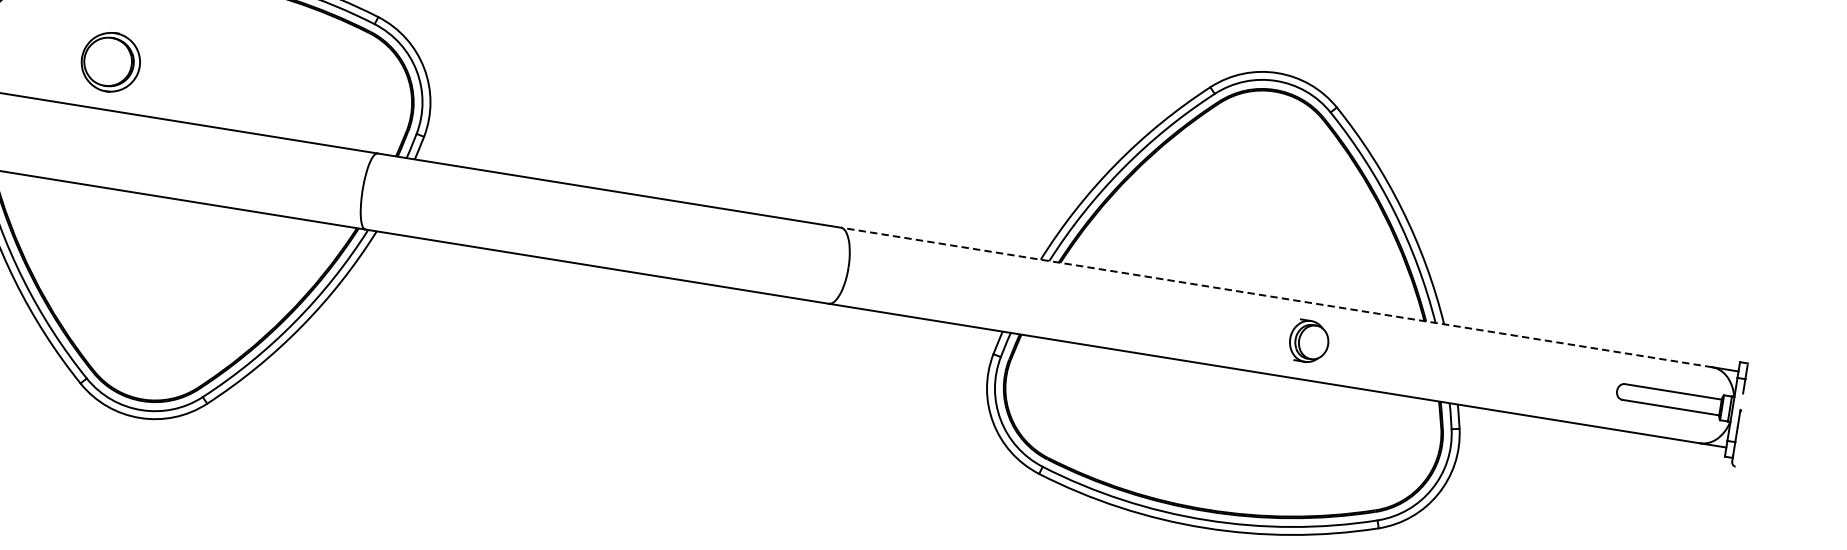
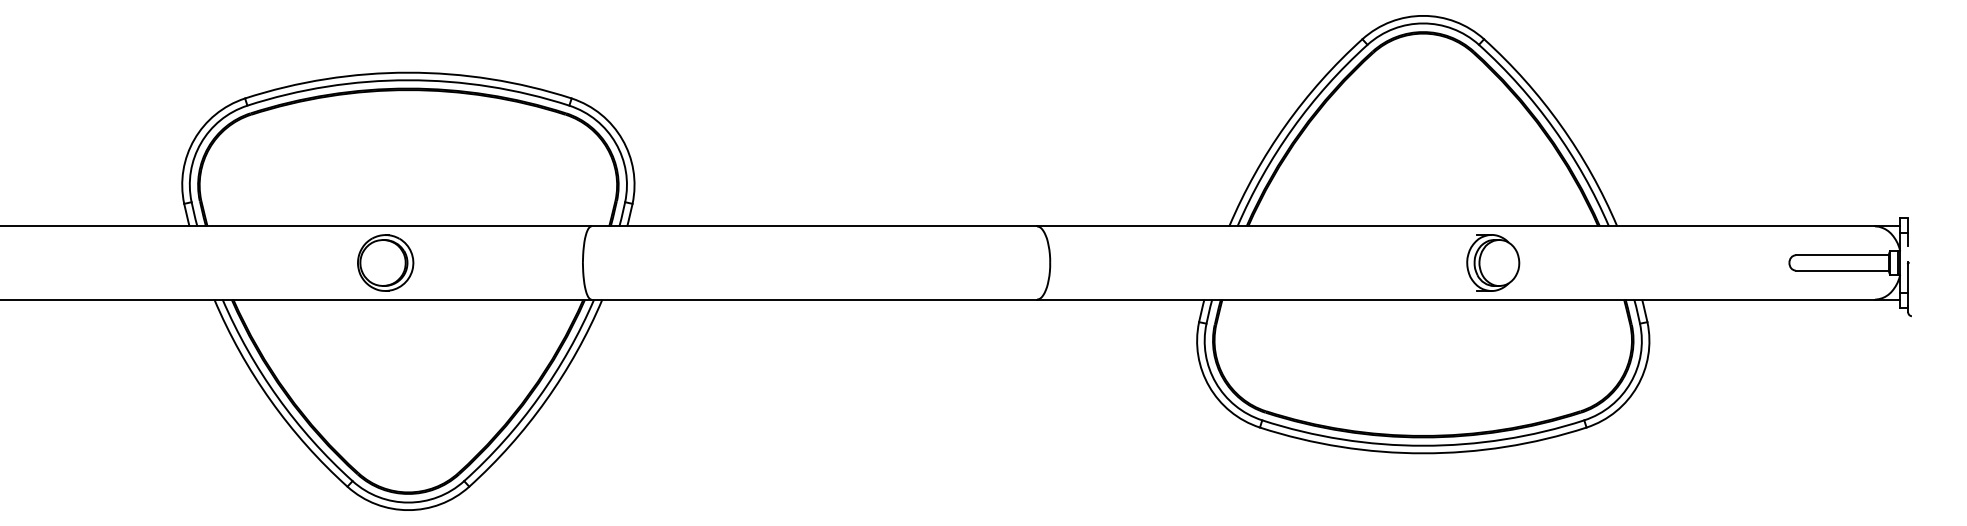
part: (110, 61) -> (385, 262), moved
line: (1276, 297) -> (1456, 226), dashed -> solid
part: (1309, 341) -> (1493, 262), size x1.43

